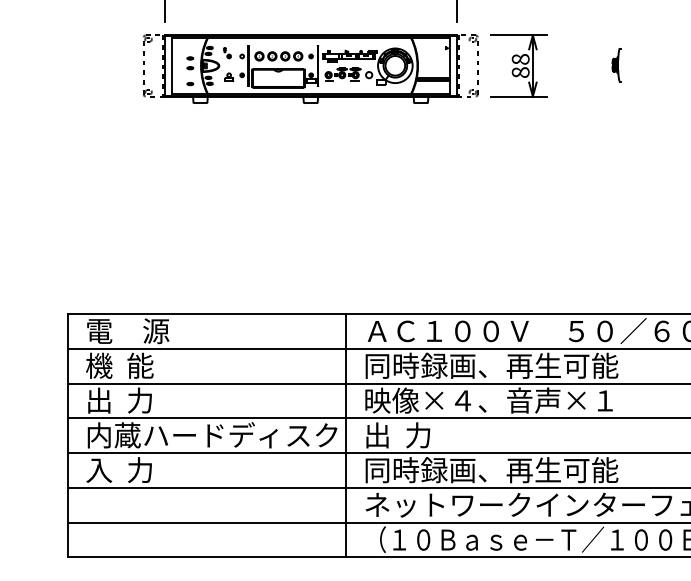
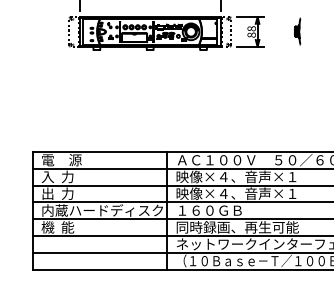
part: (615, 65) -> (297, 31), size x1.67
text: (119, 364) -> (57, 176), 機  能 -> 入  力
text: (491, 364) -> (237, 176), 同時録画、再生可能 -> 映像×４、音声×１
text: (433, 435) -> (209, 210), 出  力 -> １６０ＧＢ
text: (119, 470) -> (57, 227), 入  力 -> 機  能

